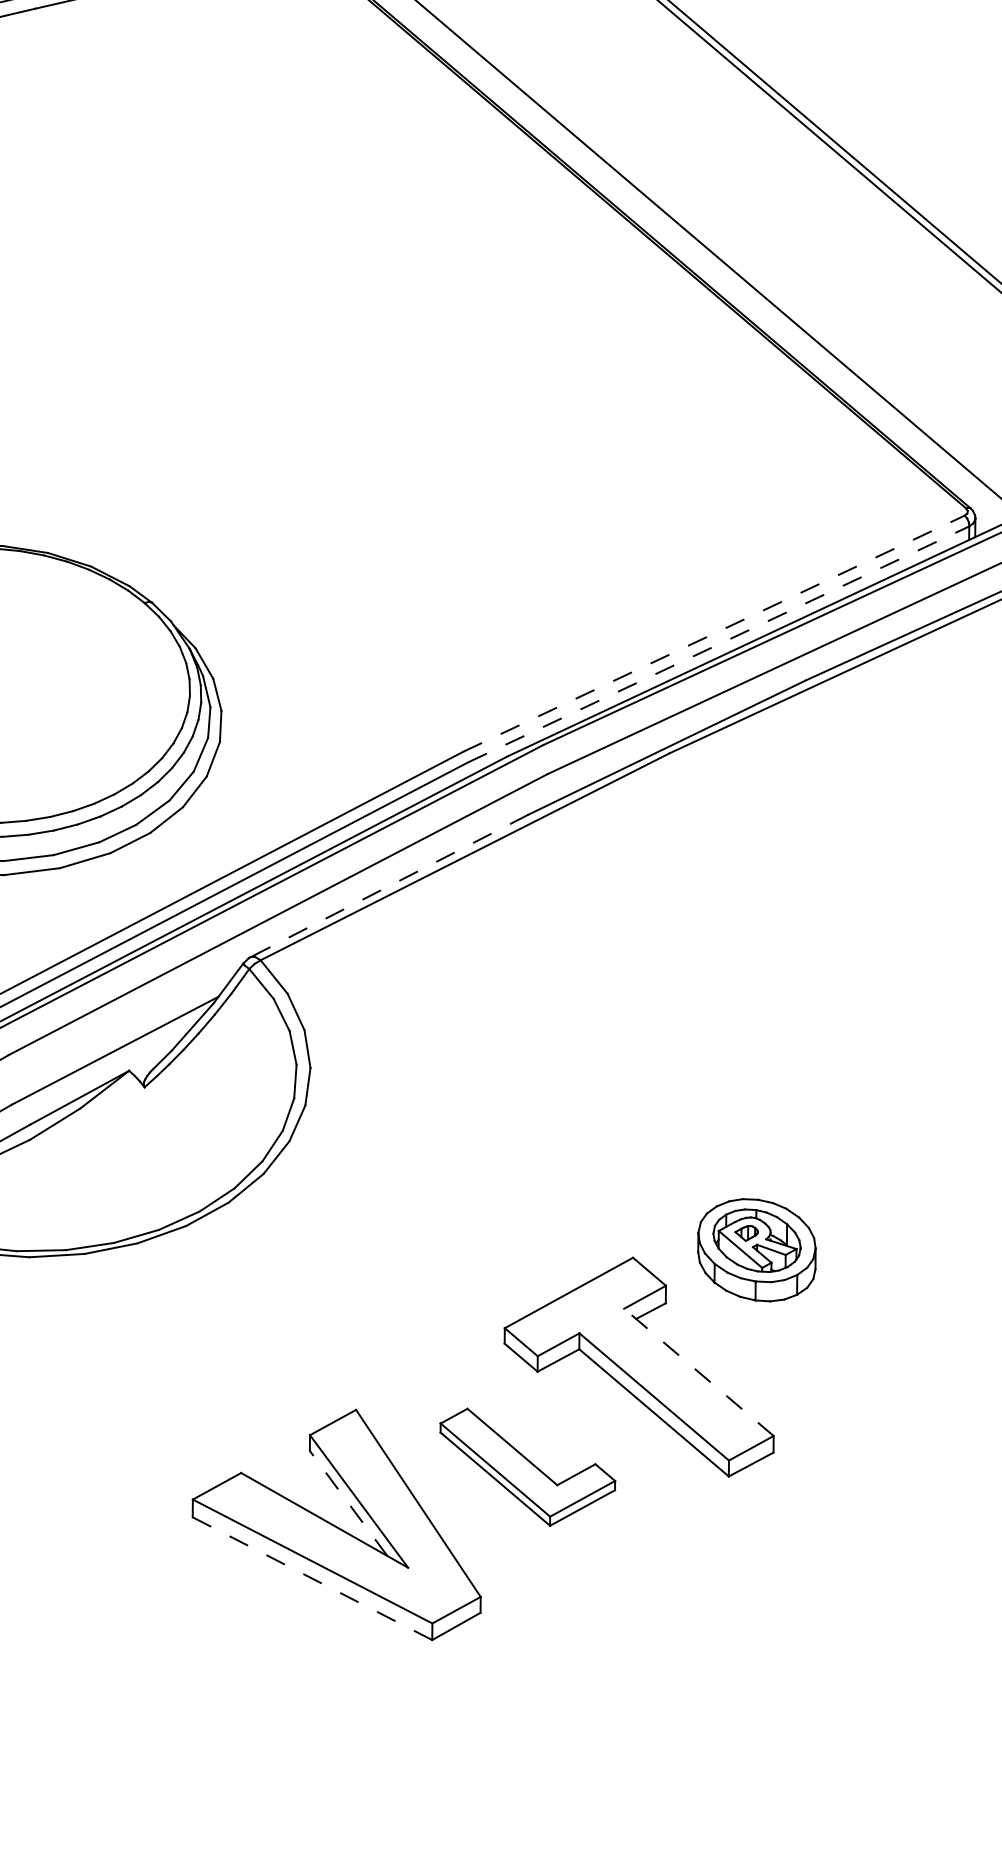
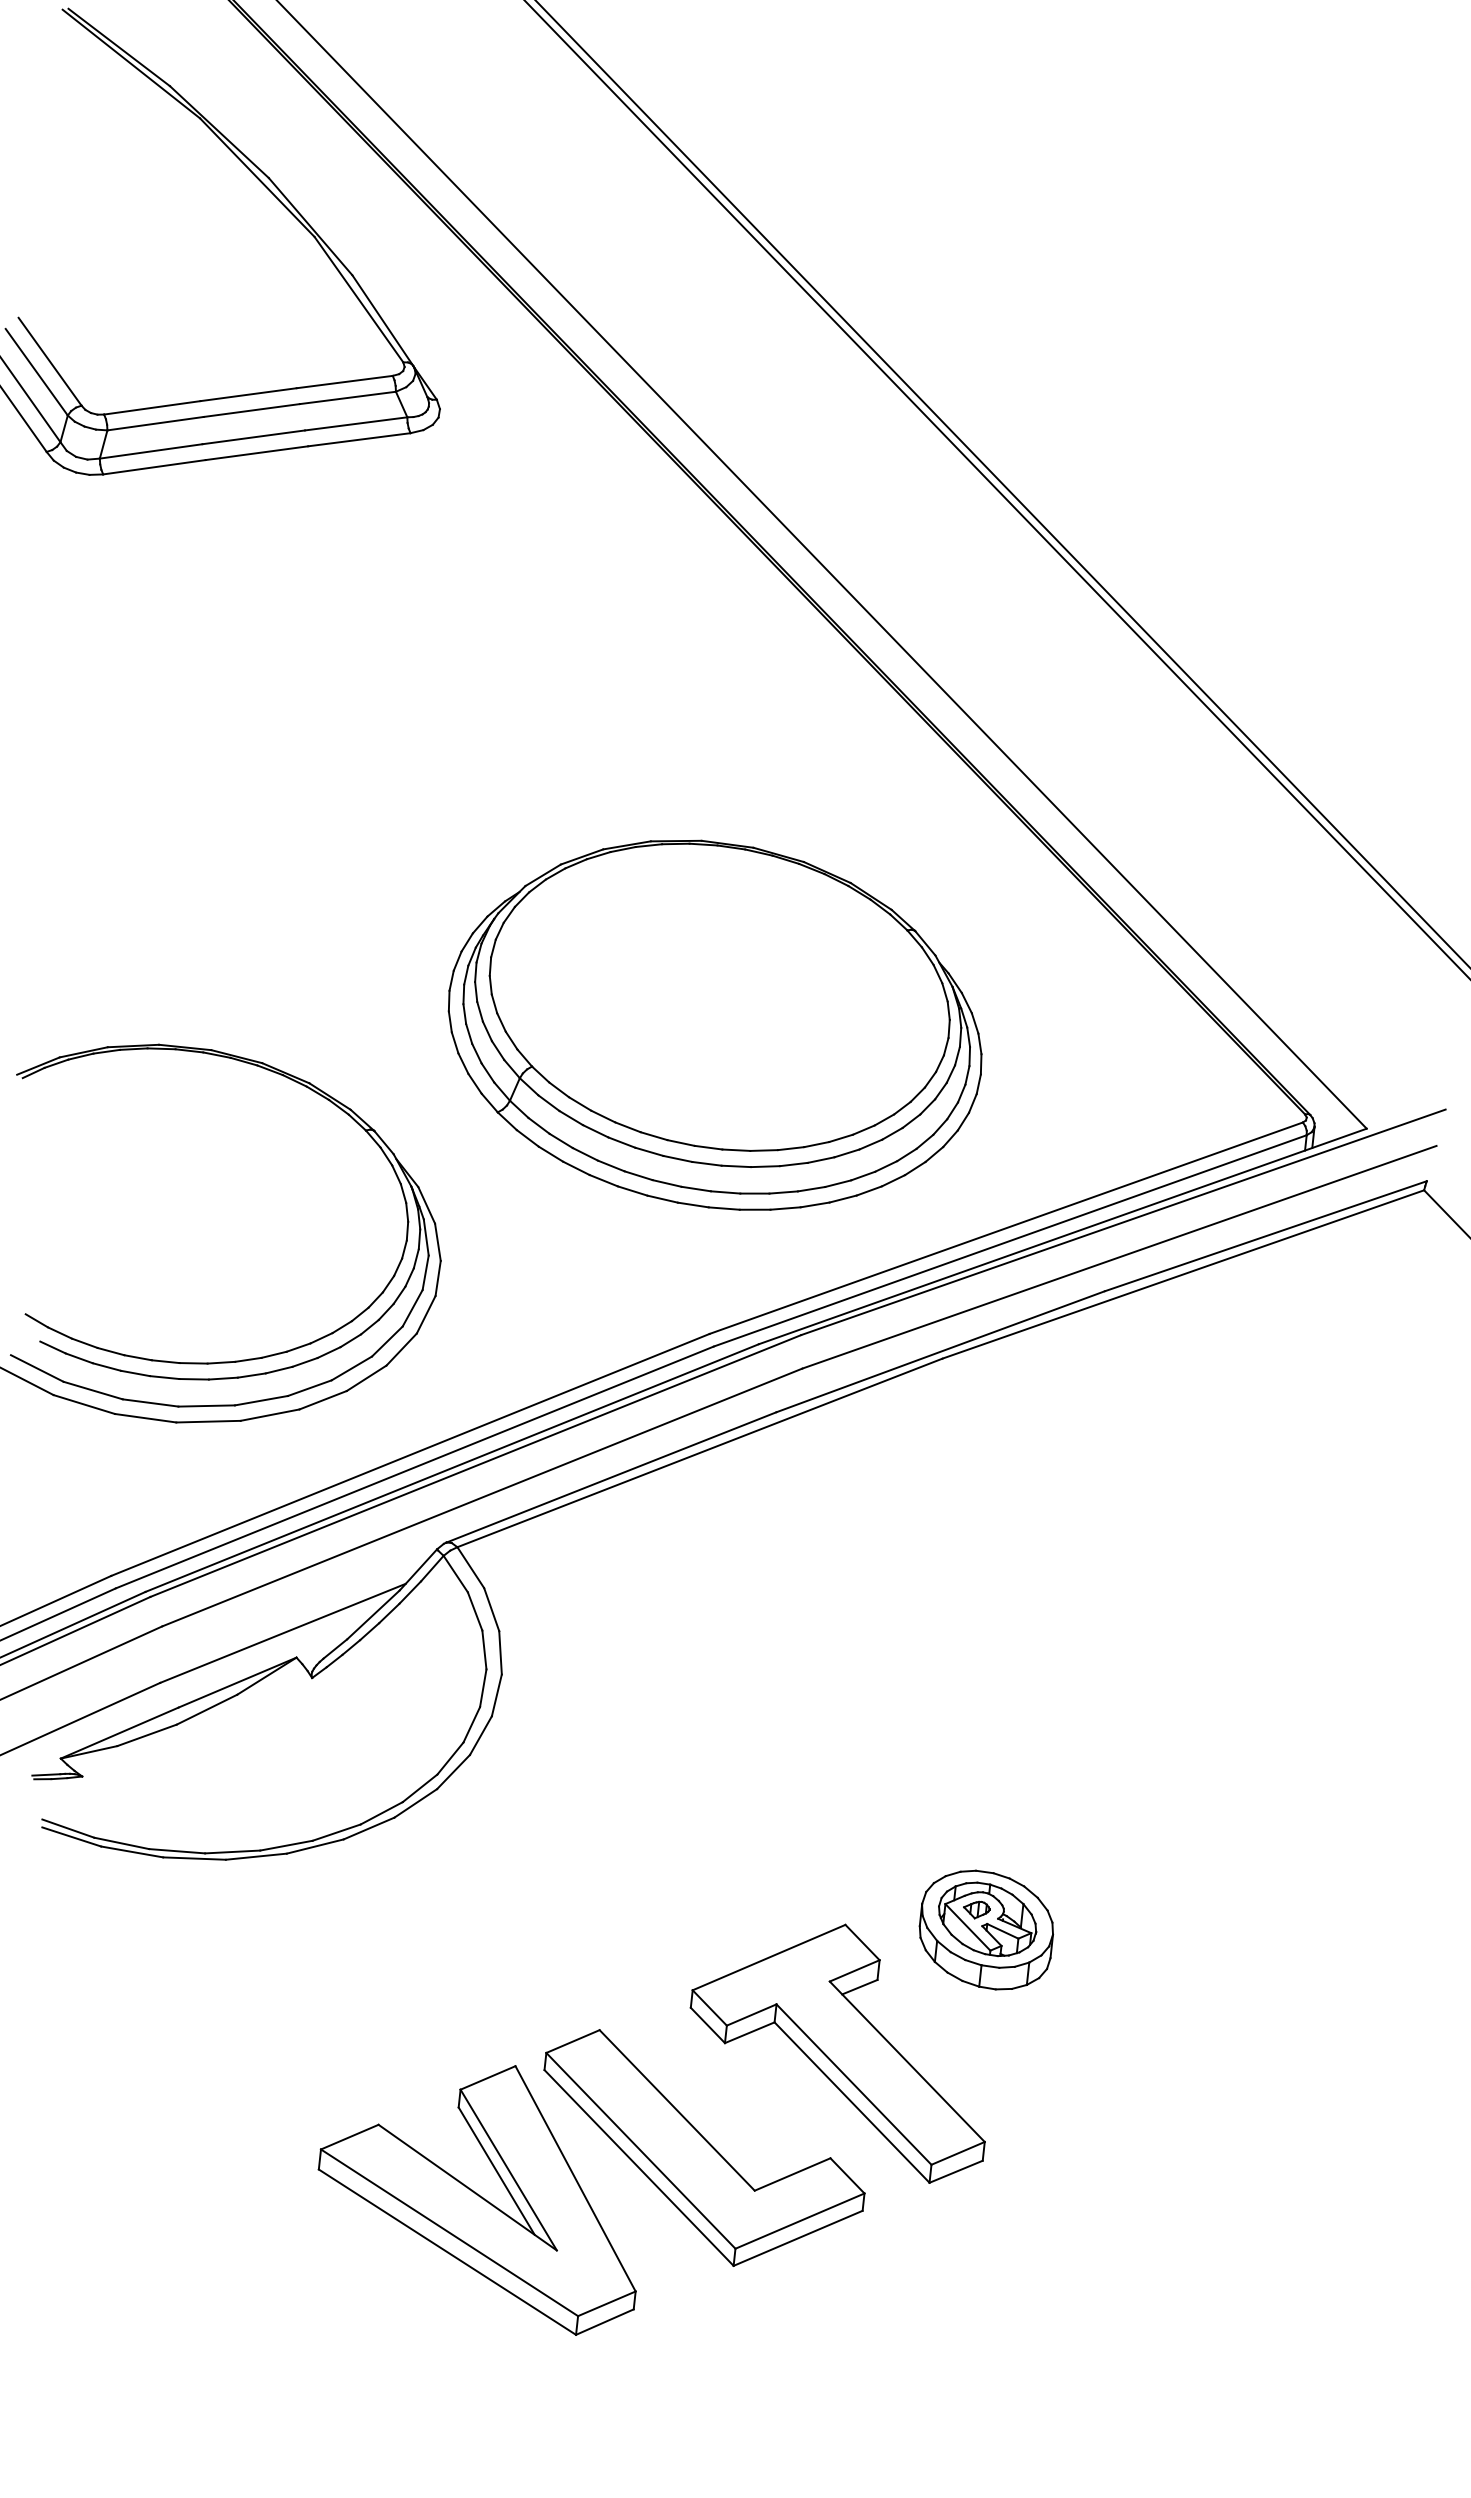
part: (440, 480) -> (714, 1024), added
line: (714, 633) -> (1006, 1228), dashed -> solid
line: (718, 644) -> (1010, 1240), dashed -> solid
line: (388, 886) -> (610, 1477), dashed -> solid
line: (699, 1372) -> (907, 2061), dashed -> solid
part: (528, 1464) -> (704, 2147), size x1.67
line: (348, 1502) -> (496, 2170), dashed -> solid
line: (312, 1578) -> (447, 2252), dashed -> solid

